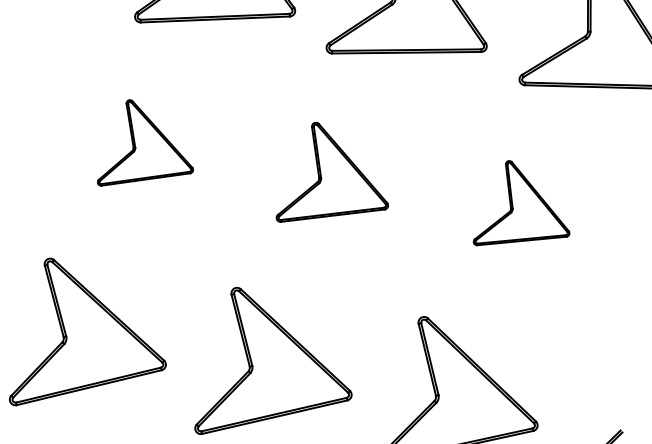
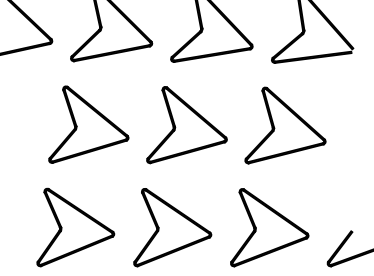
part: (149, 147) -> (88, 124), size x1.67
part: (336, 178) -> (186, 125), size x1.43
part: (526, 208) -> (285, 125), size x1.67

